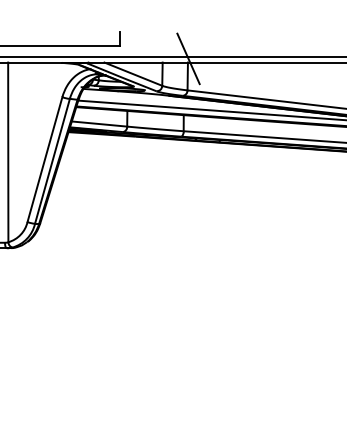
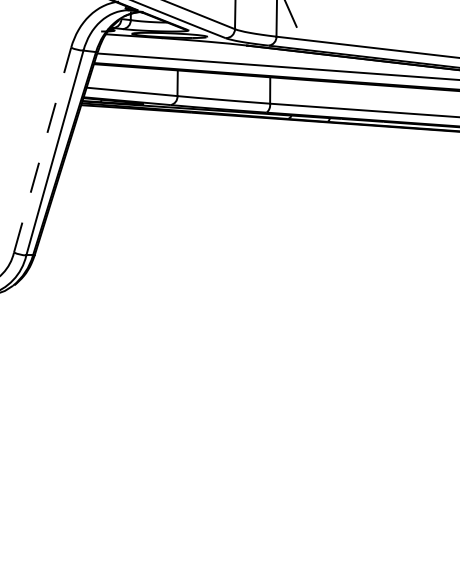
line: (44, 159) -> (41, 150), solid -> dashed

